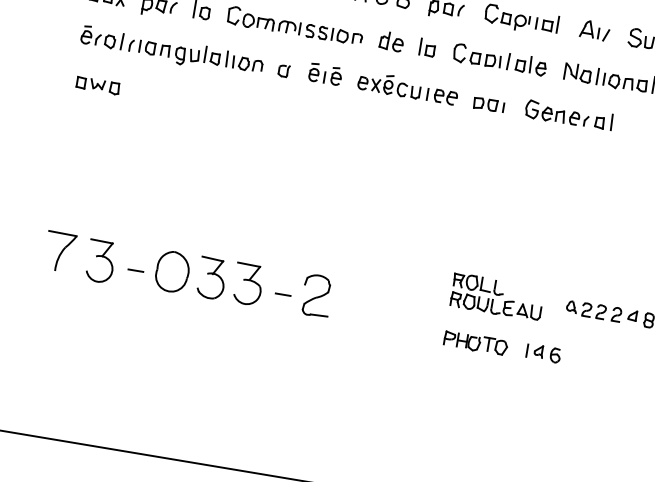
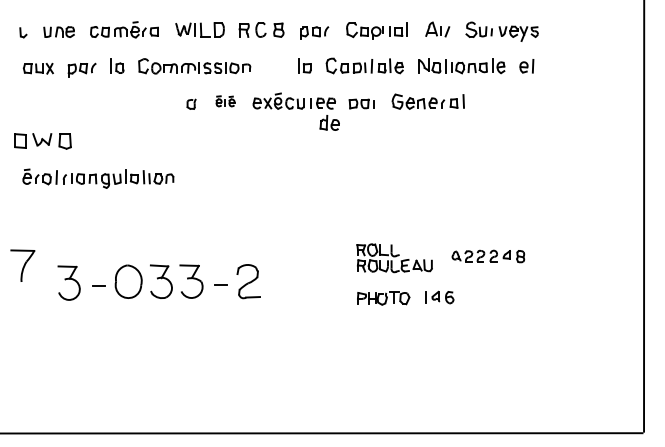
part: (391, 41) -> (329, 122), moved
part: (172, 51) -> (98, 178), moved
part: (325, 74) -> (225, 101), size x0.7
part: (98, 86) -> (43, 141), size x1.6
part: (59, 251) -> (22, 265), moved

